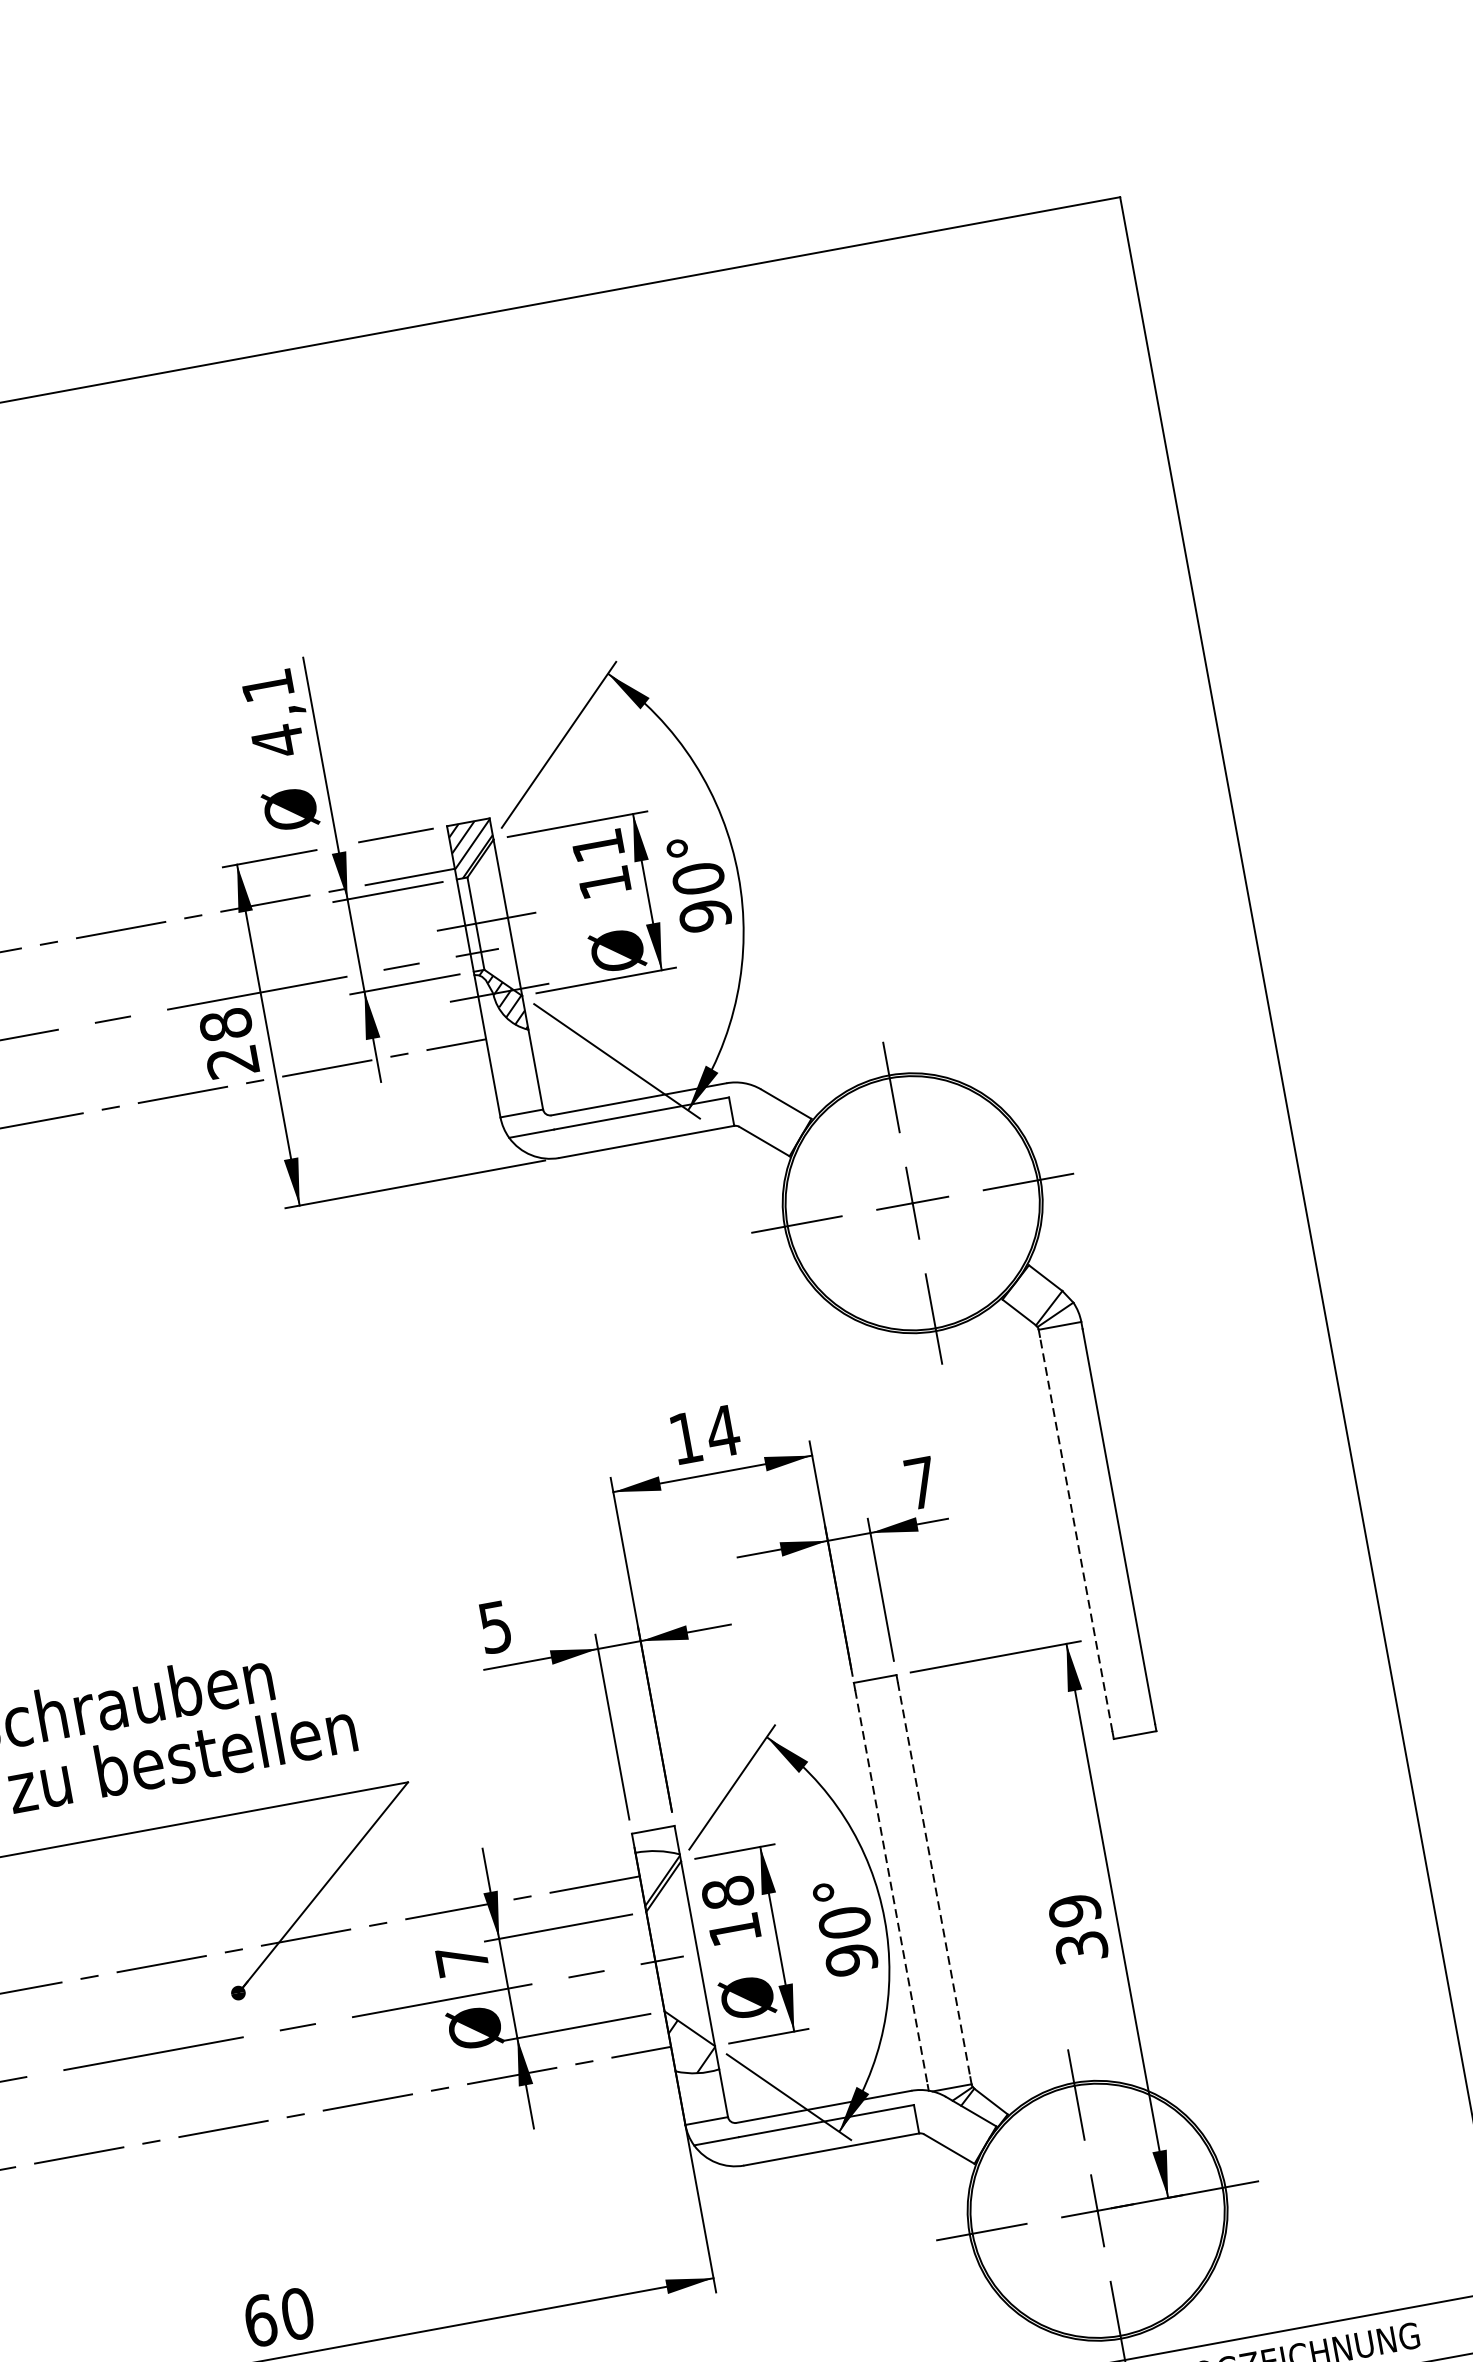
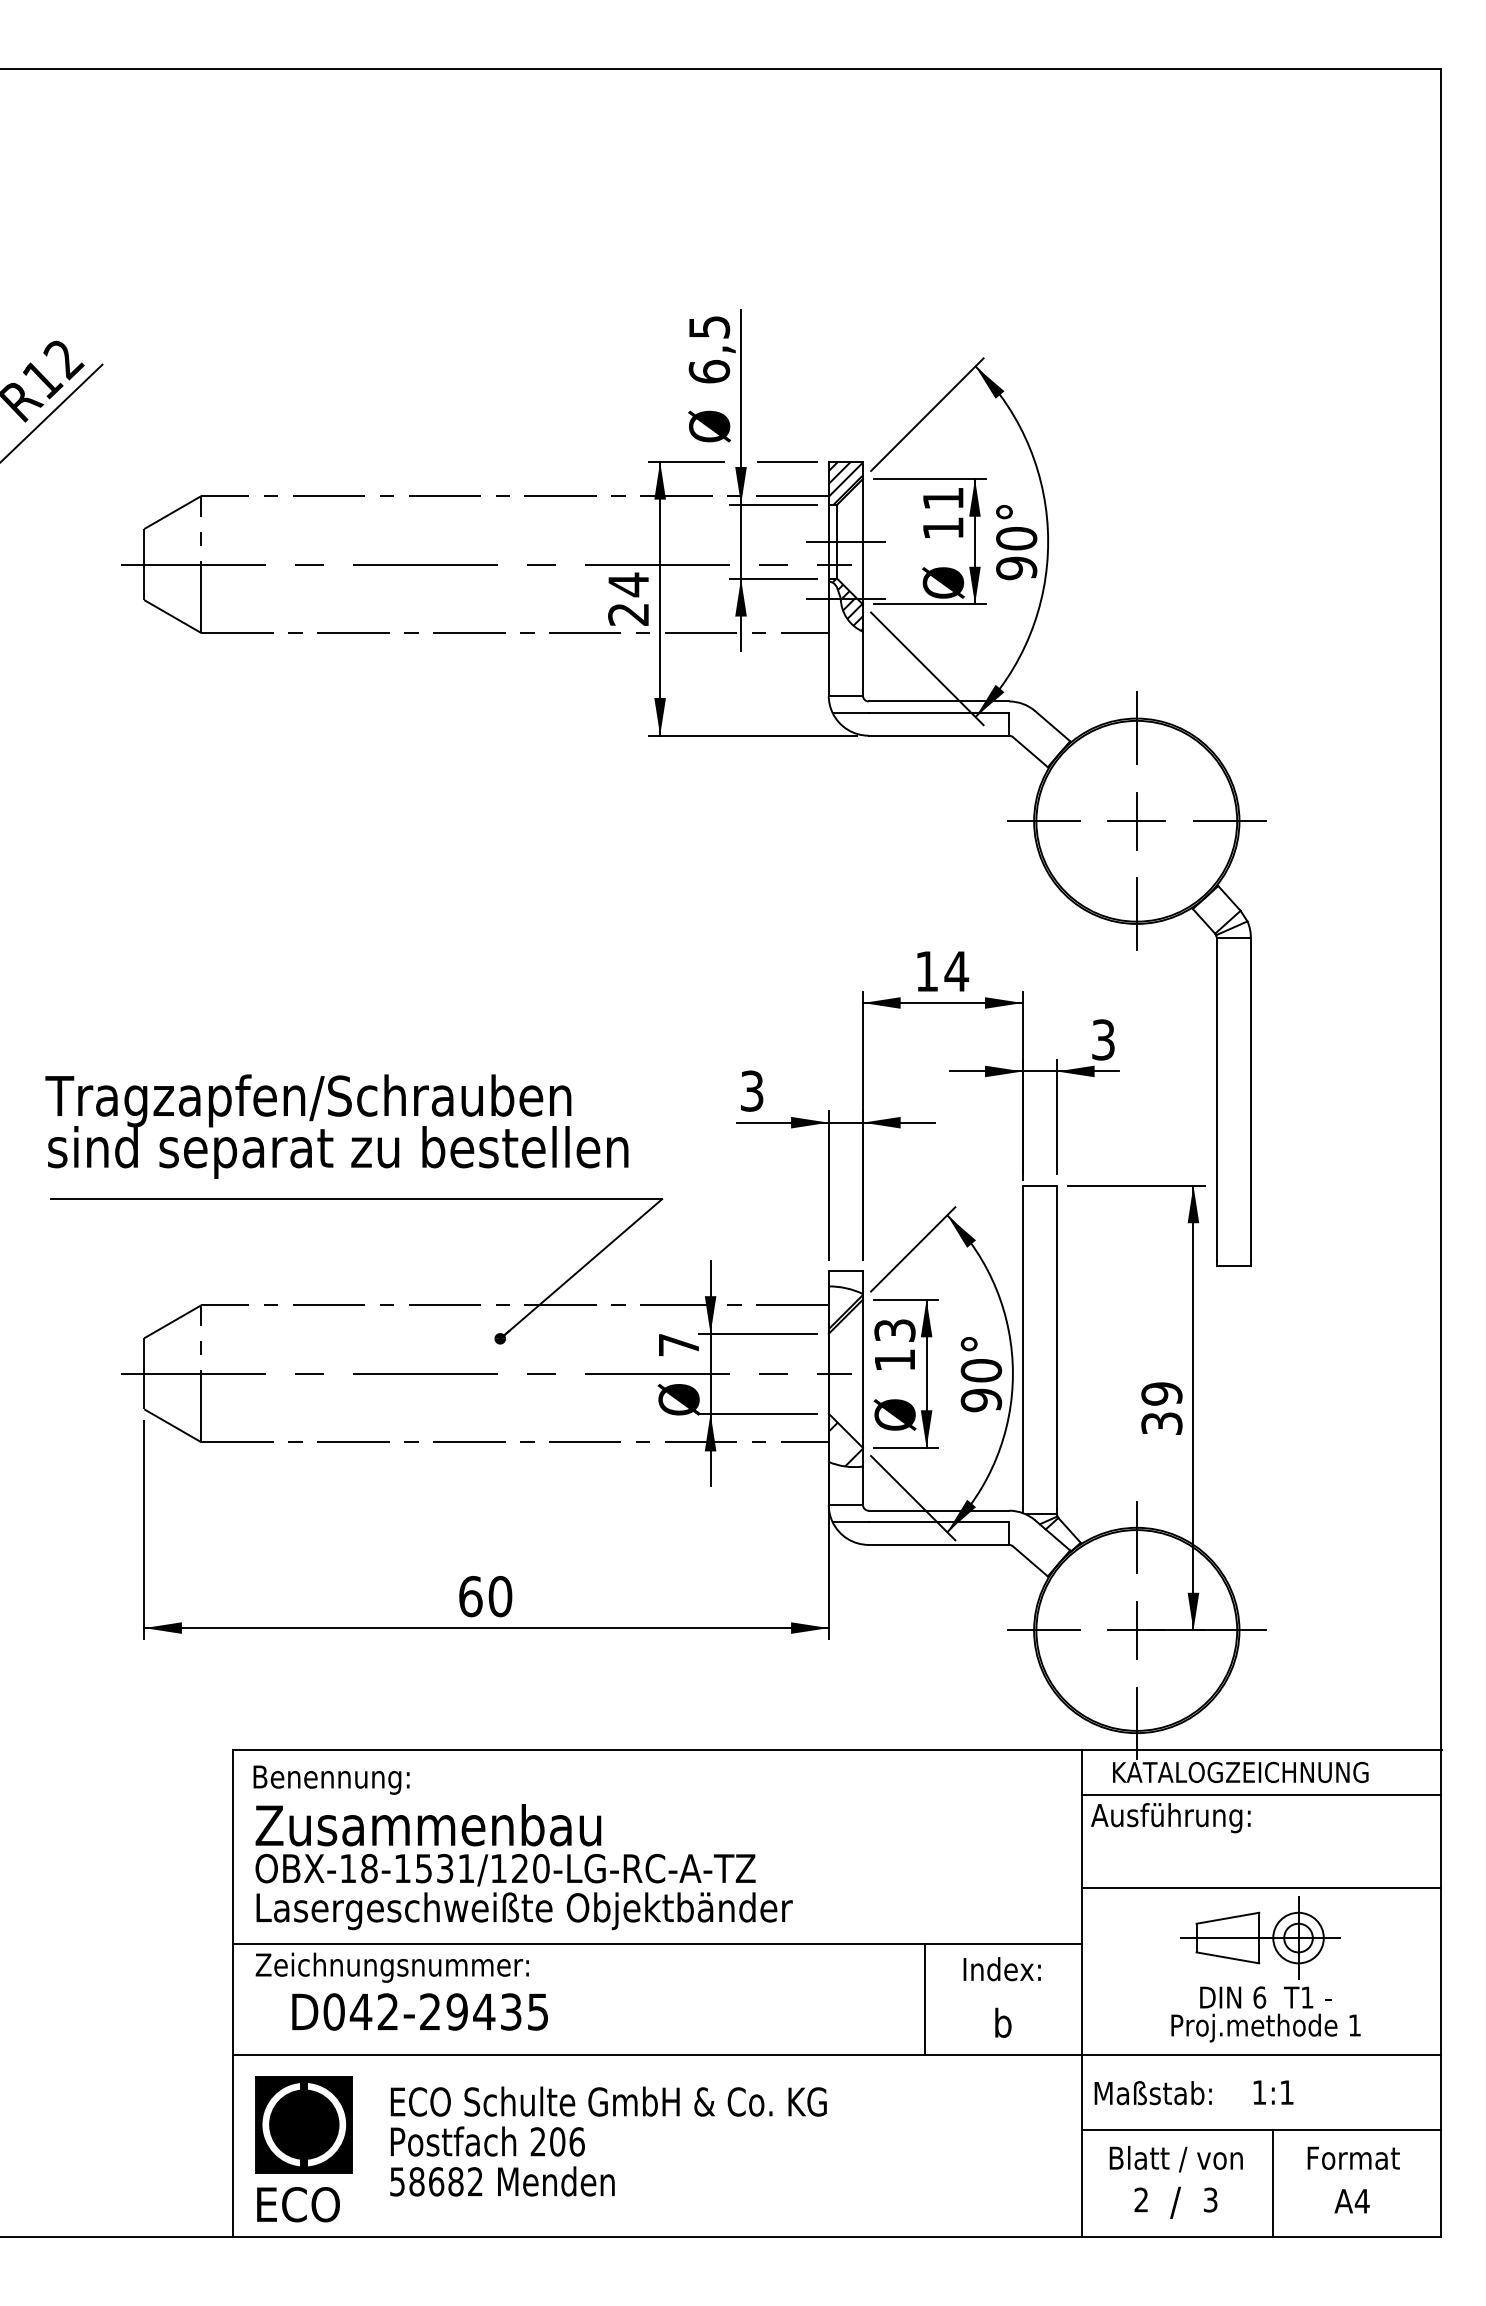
text: (273, 714) -> (709, 350), 4,1 -> 6,5
text: (225, 1024) -> (628, 584), 28 -> 24
text: (921, 1482) -> (1103, 1039), 7 -> 3
line: (1075, 1533) -> (1216, 1101), dashed -> solid
text: (495, 1626) -> (752, 1090), 5 -> 3
line: (933, 1879) -> (1056, 1349), dashed -> solid
line: (891, 1887) -> (1022, 1349), dashed -> solid
text: (727, 1892) -> (894, 1330), 18 -> 13

